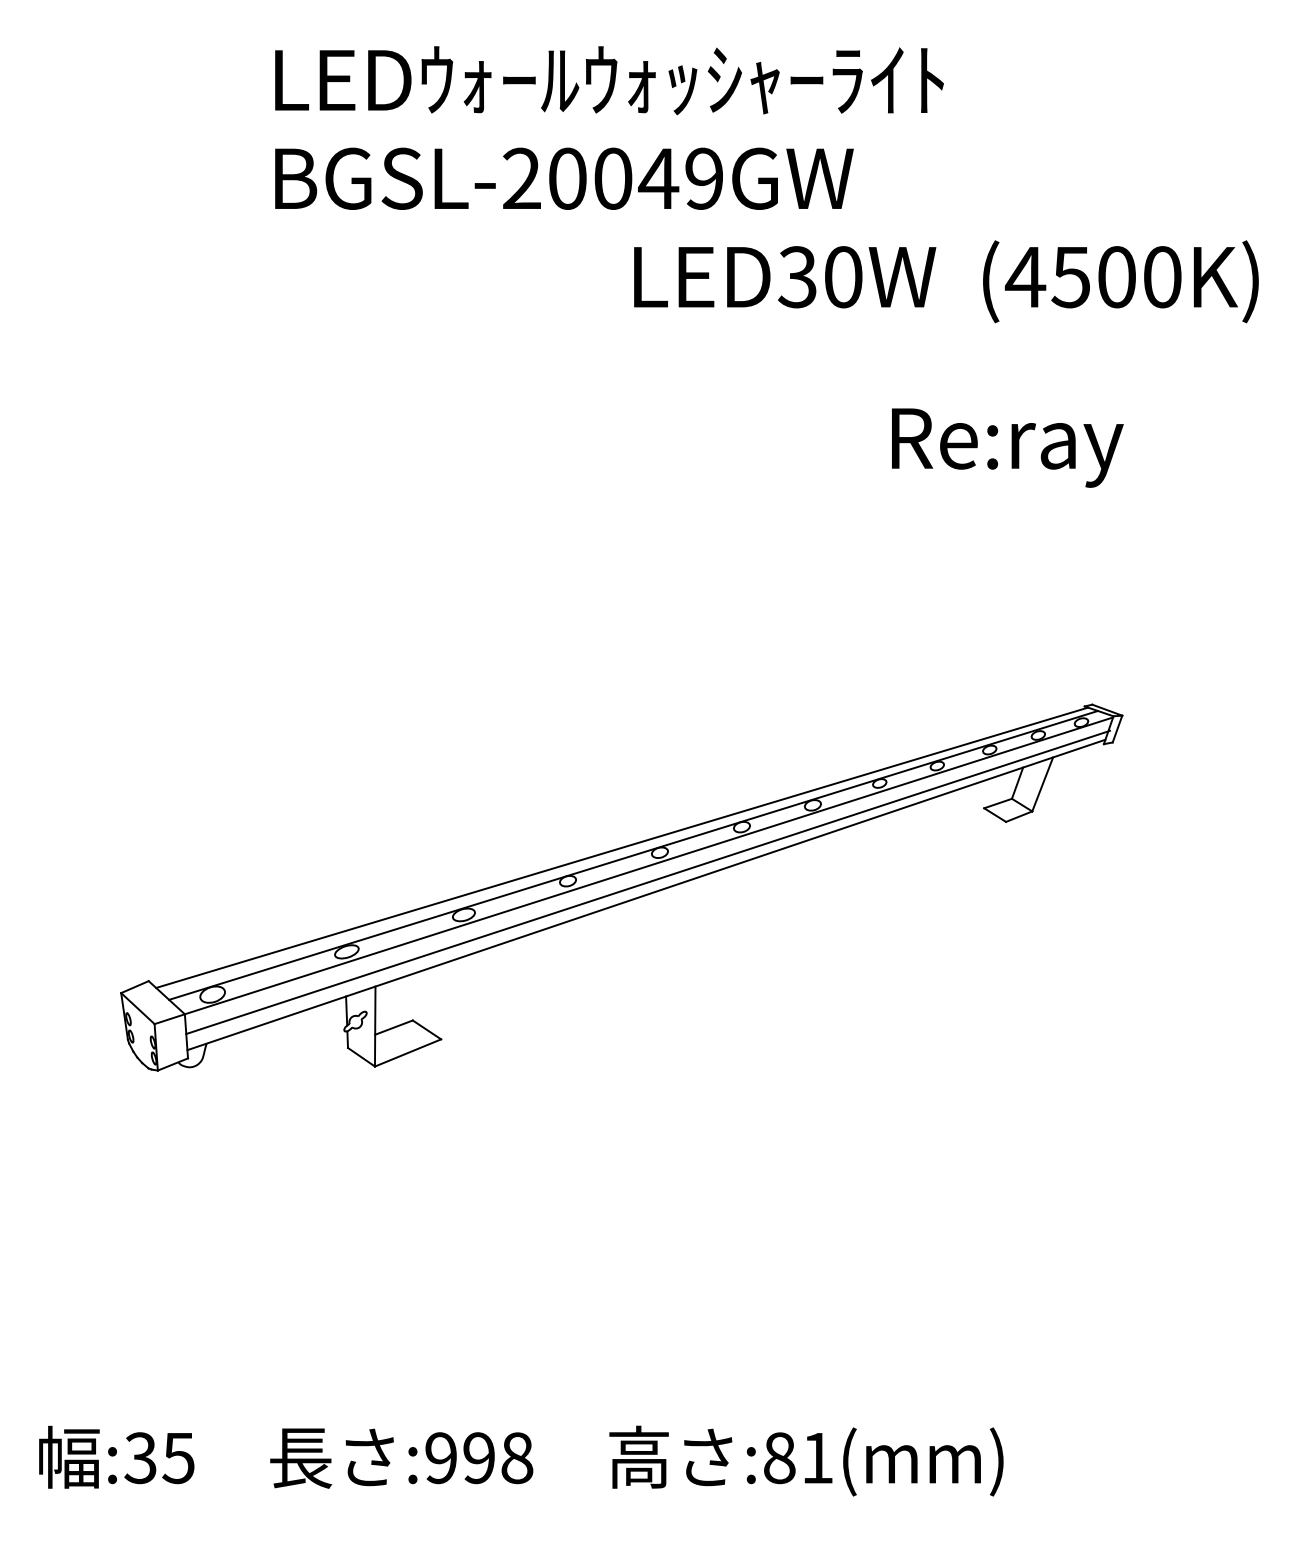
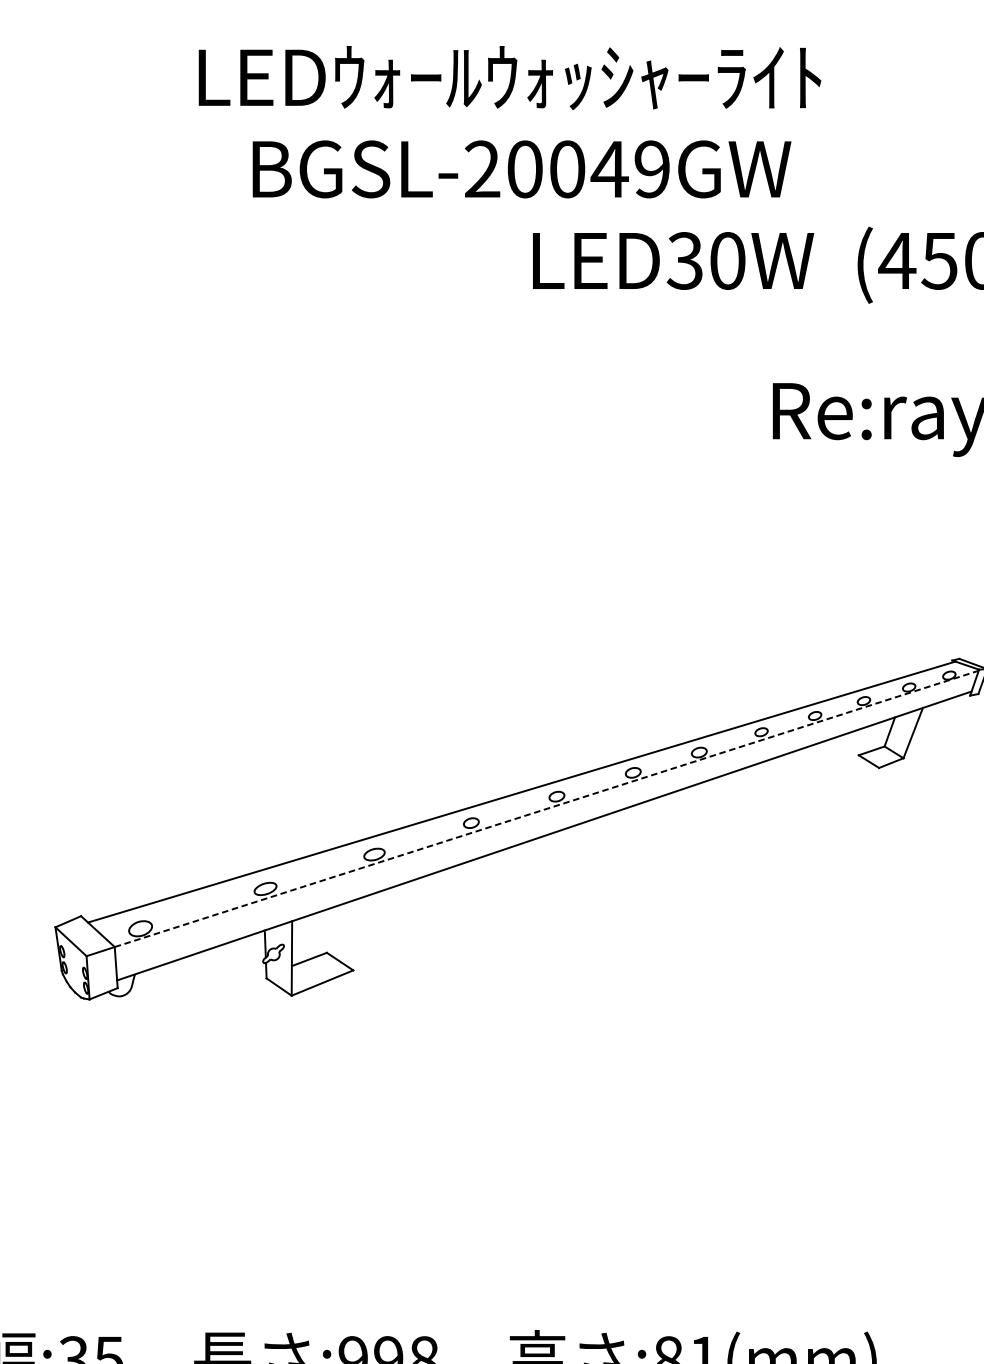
text: (564, 178) -> (522, 169), moved
line: (633, 854) -> (532, 798), removed
line: (649, 865) -> (547, 808), solid -> dashed
line: (647, 882) -> (545, 824), removed

